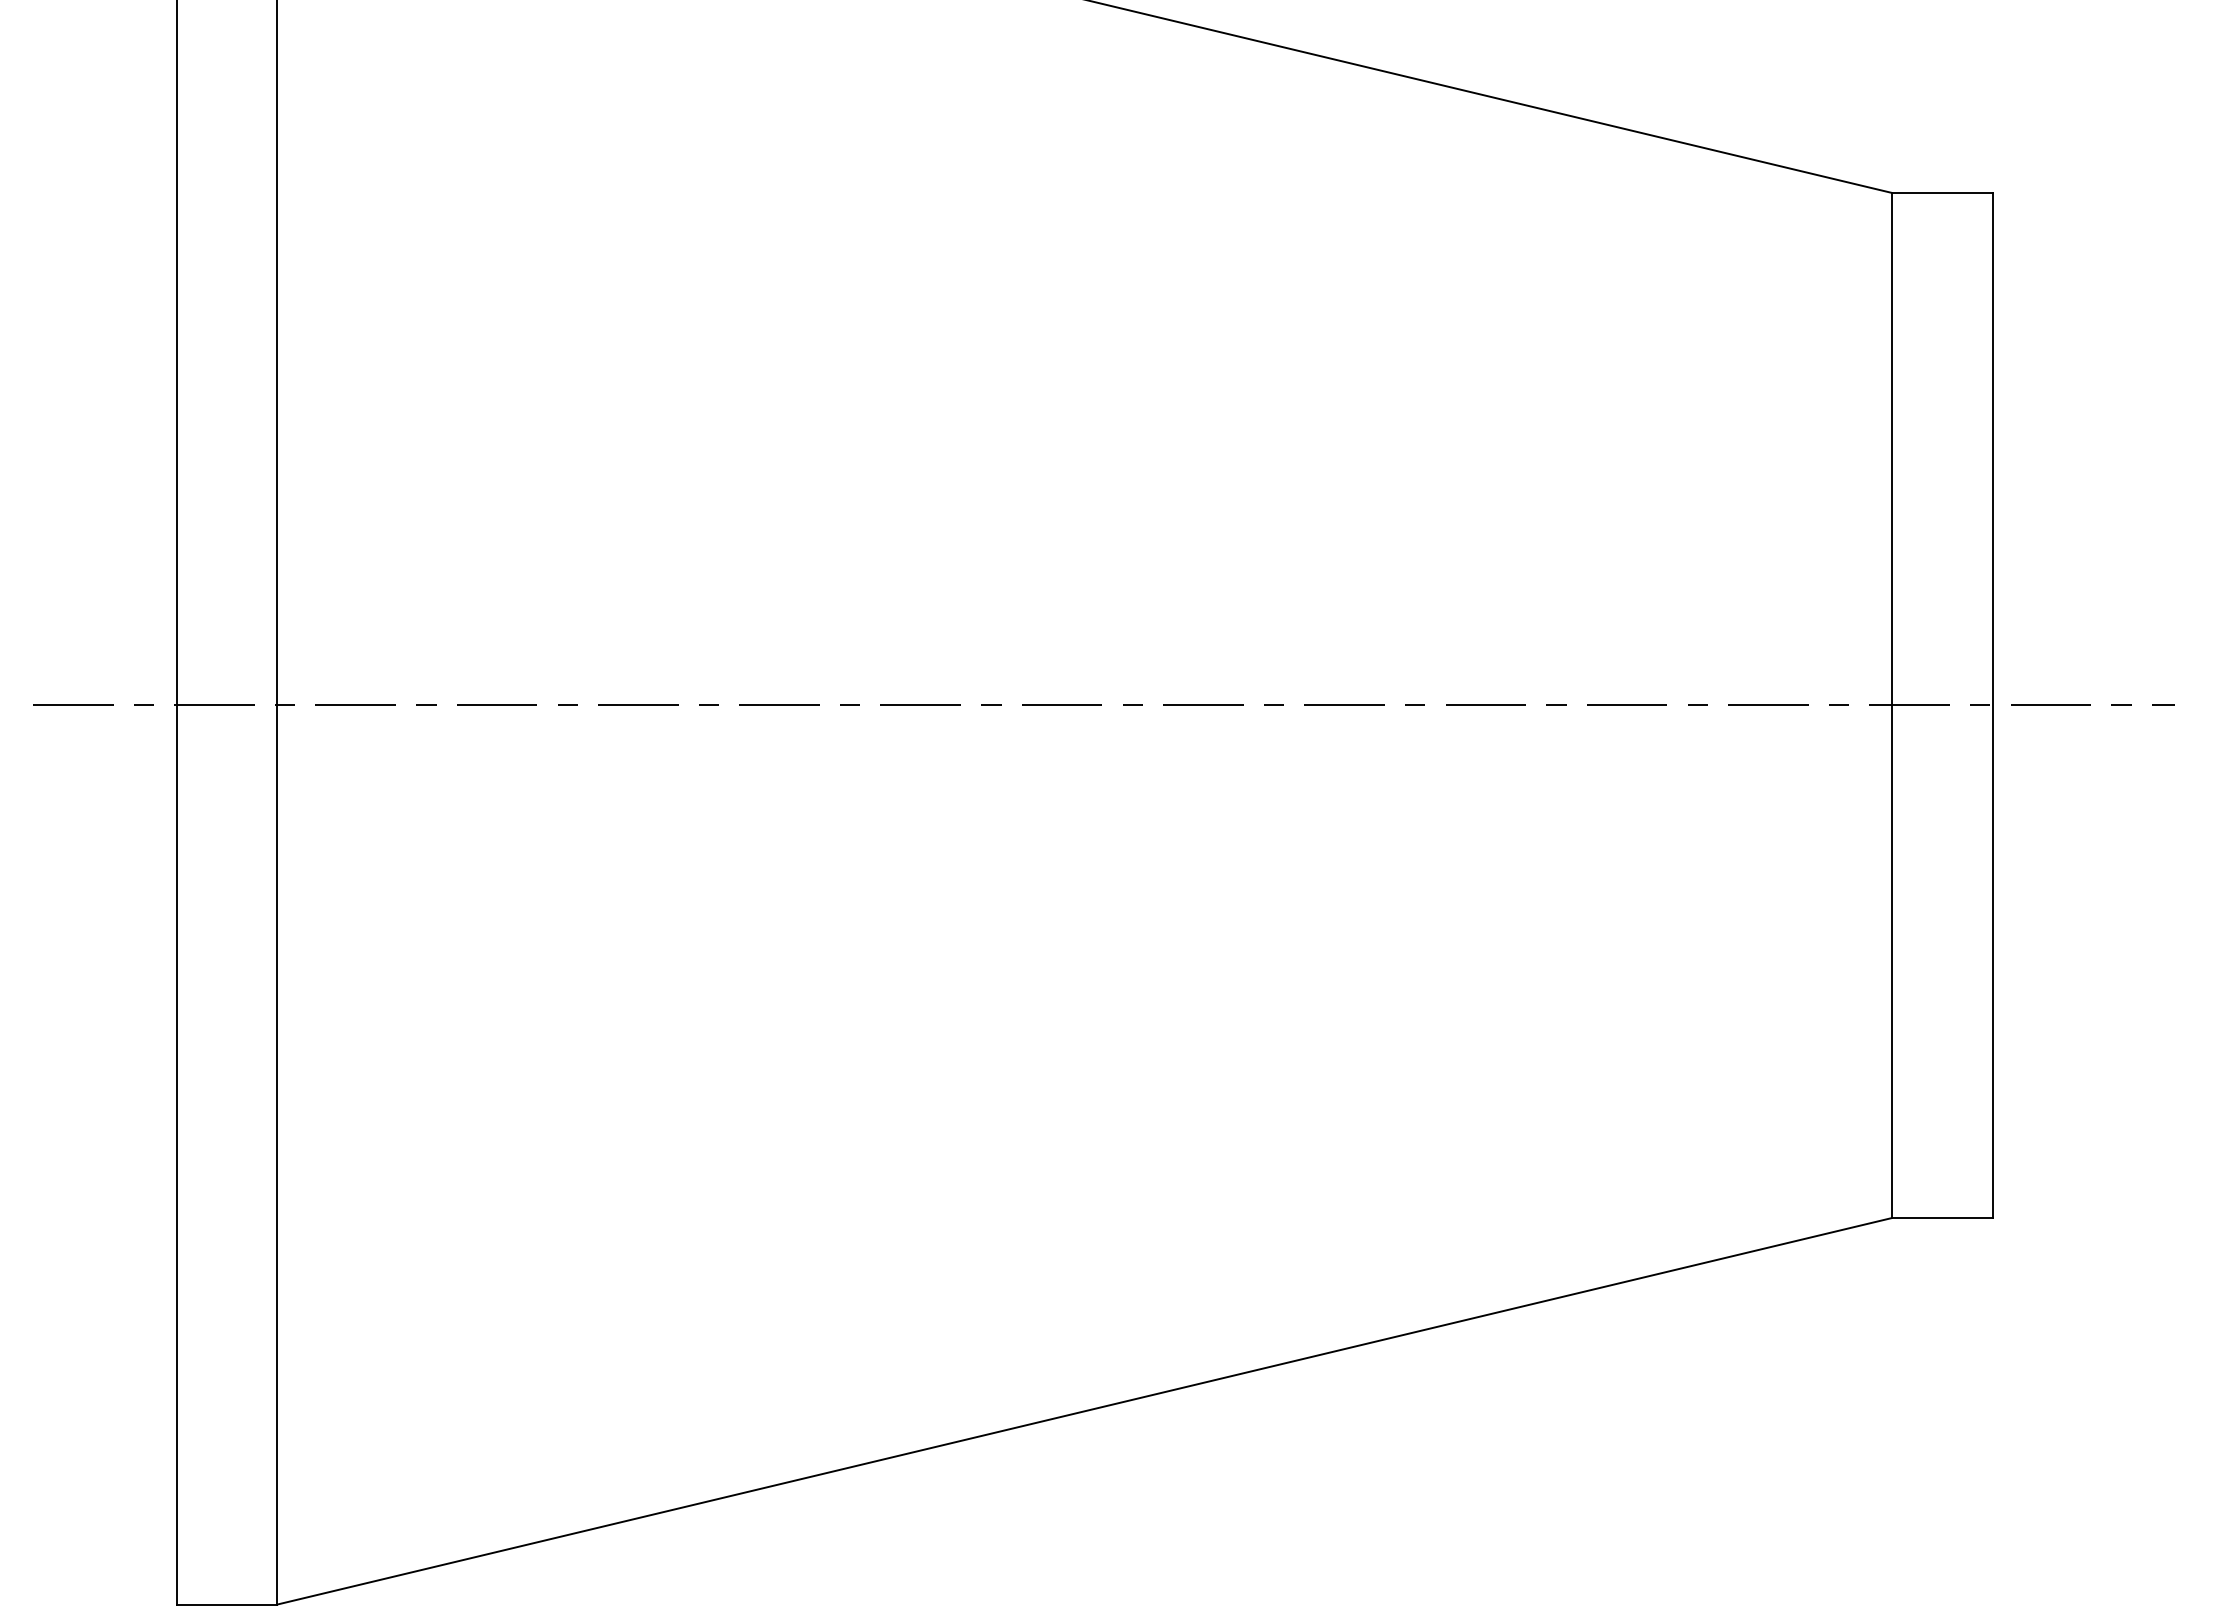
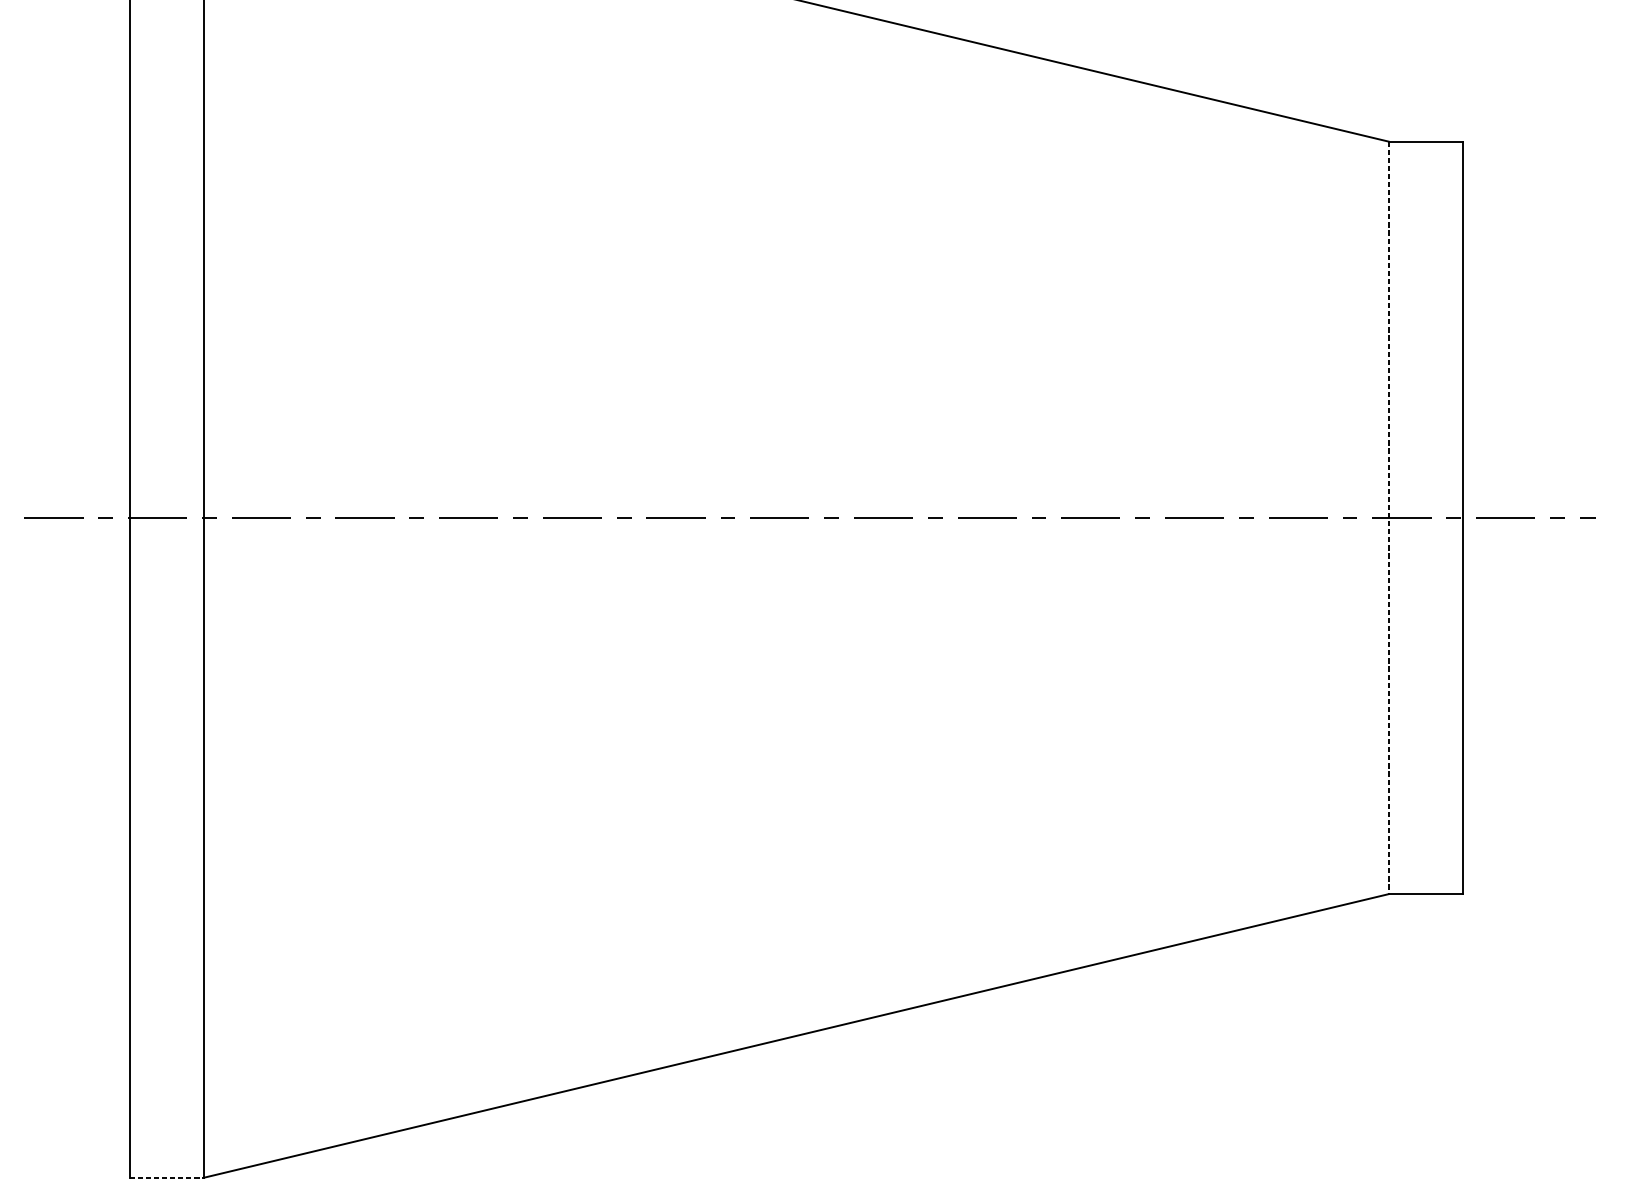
line: (1891, 705) -> (1388, 517), solid -> dashed
line: (227, 1604) -> (167, 1177), solid -> dashed

